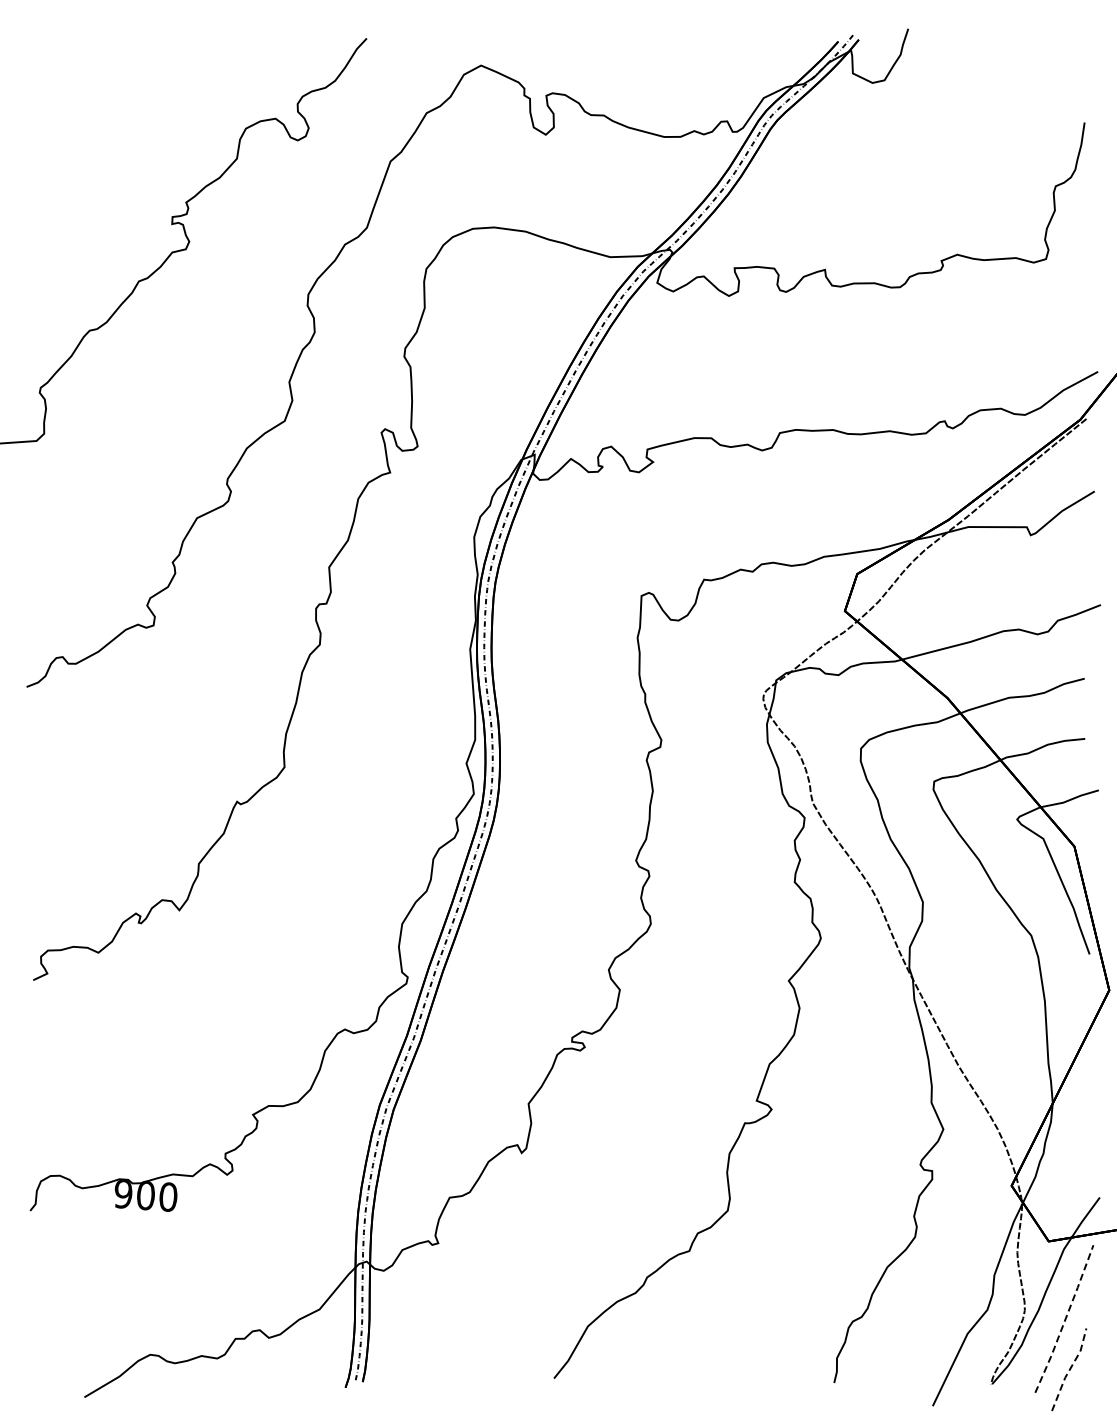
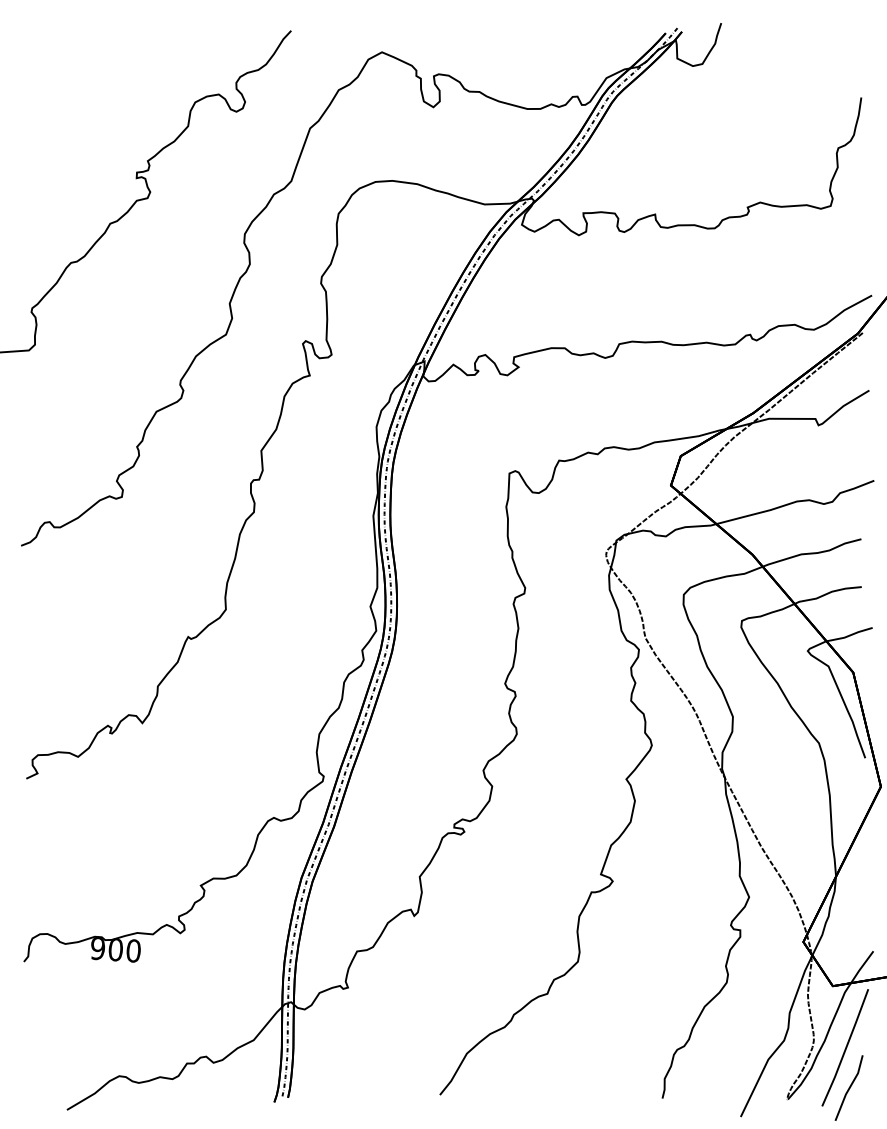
line: (1065, 1318) -> (846, 1047), dashed -> solid
line: (1070, 1369) -> (850, 1087), dashed -> solid

